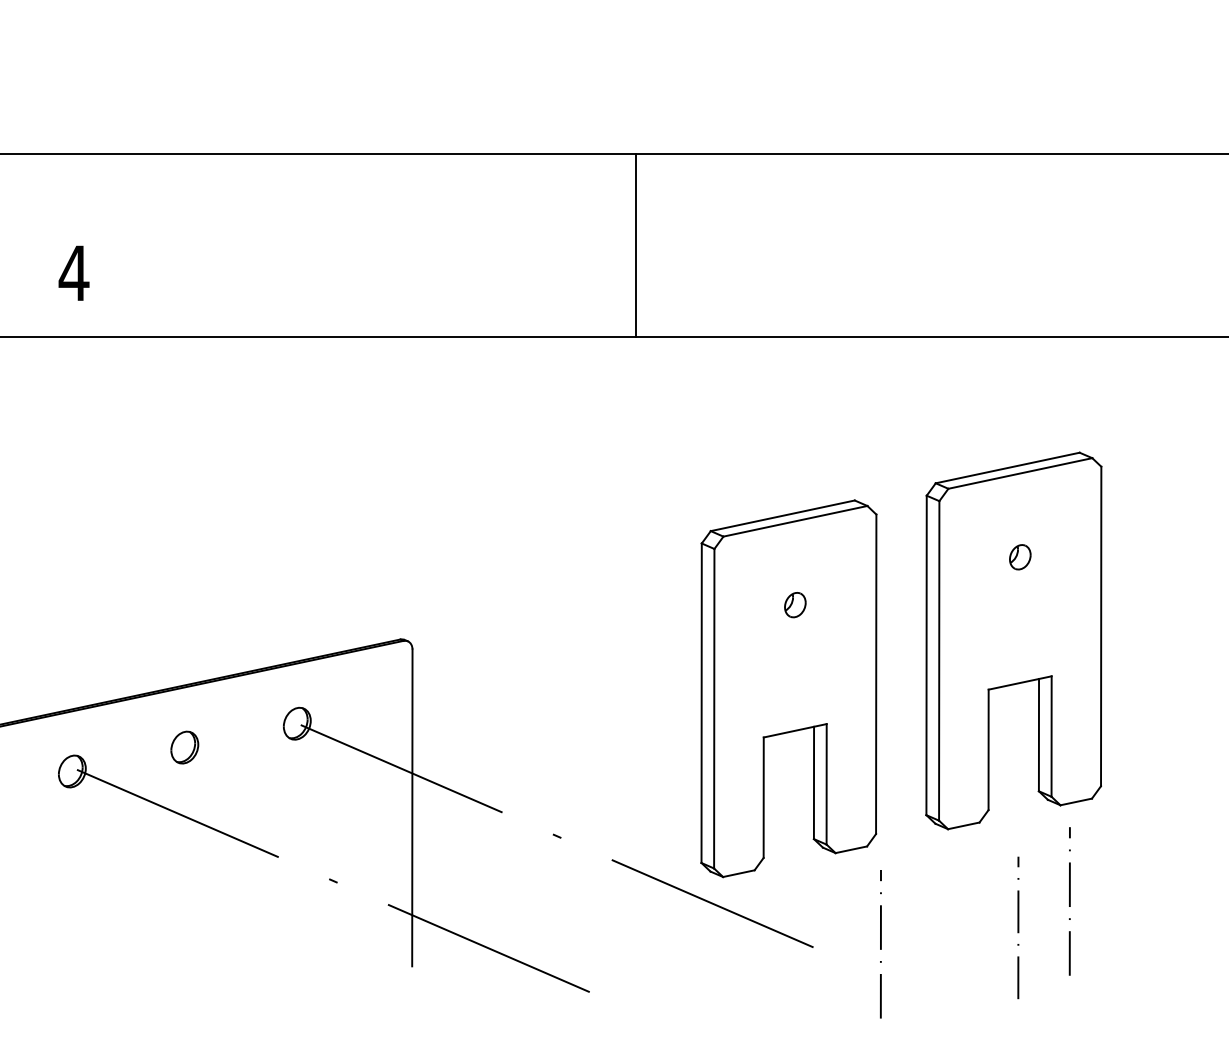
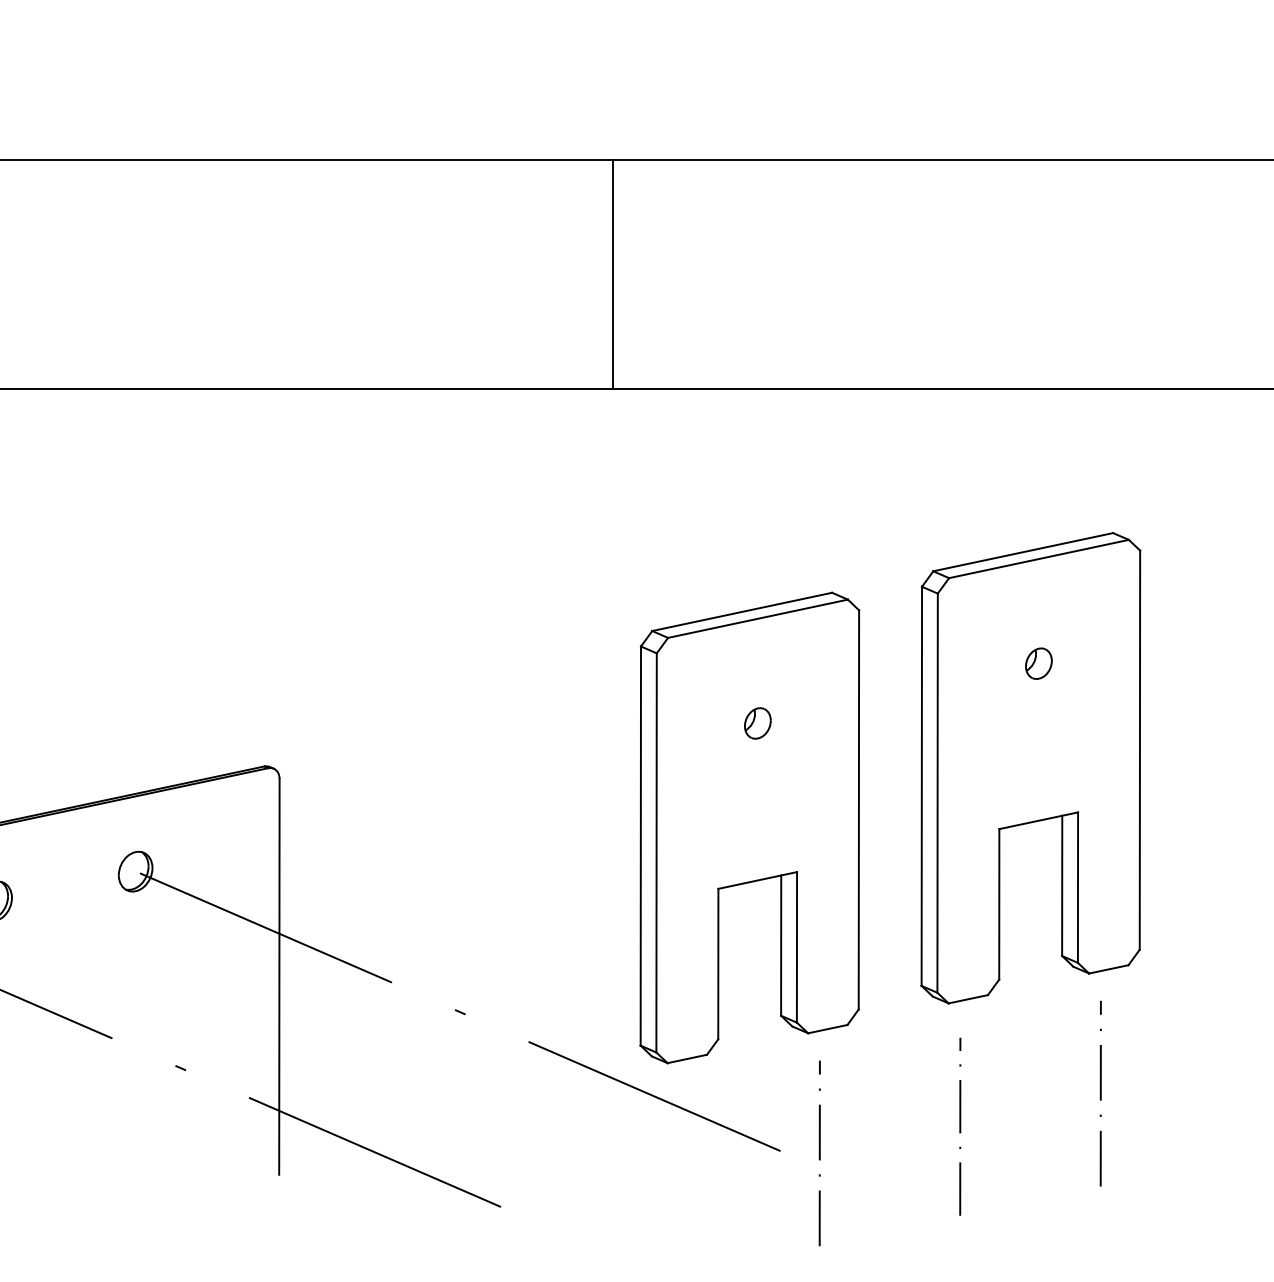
line: (636, 245) -> (613, 274), moved
line: (1018, 927) -> (960, 1126), moved
line: (880, 944) -> (819, 1153), moved

